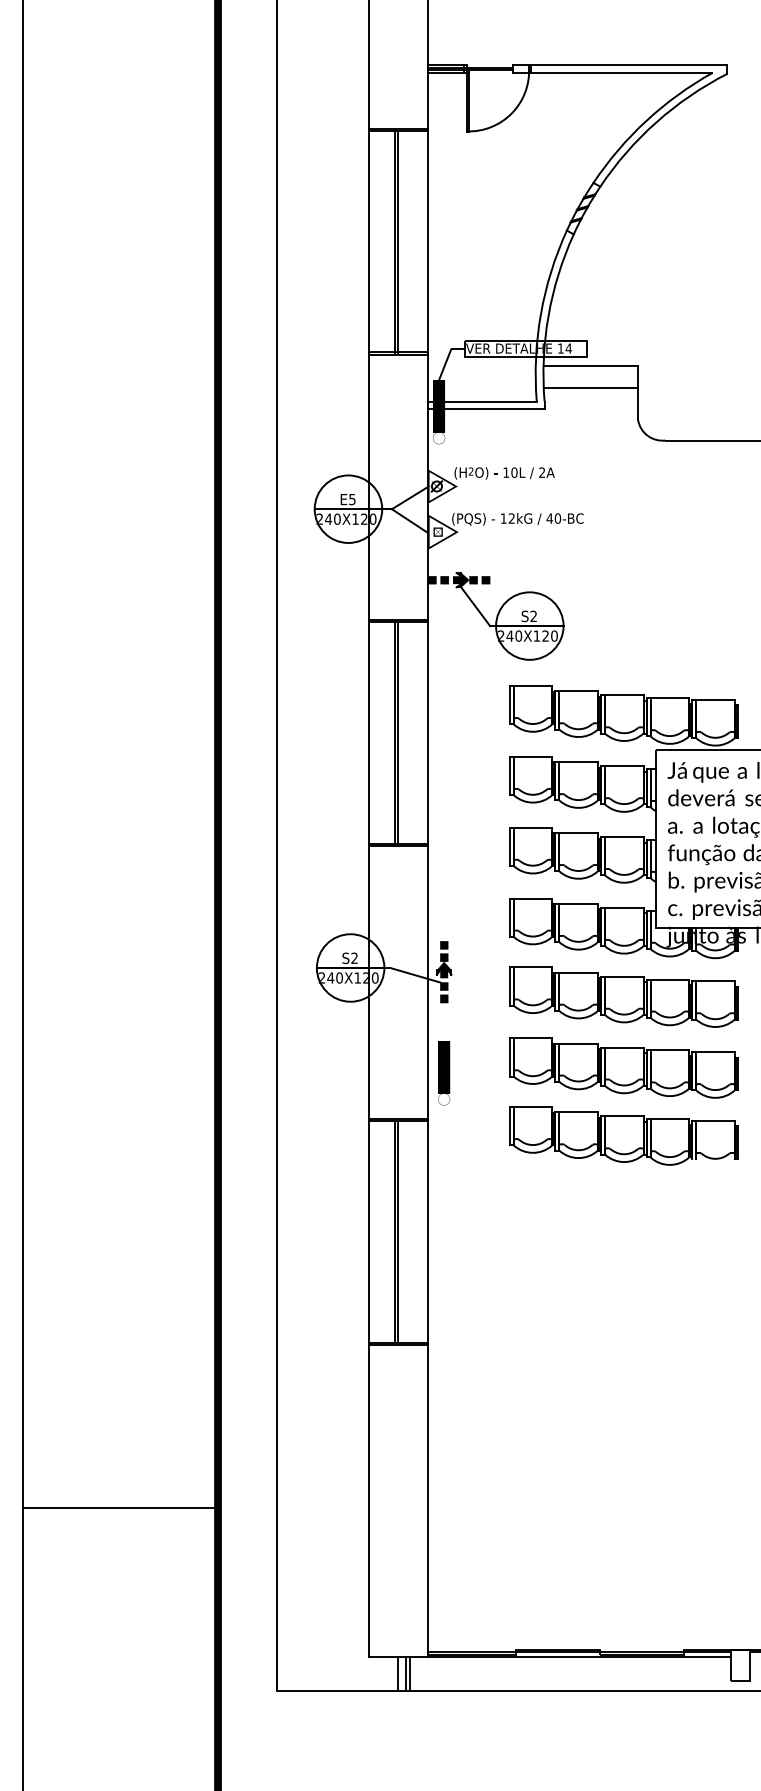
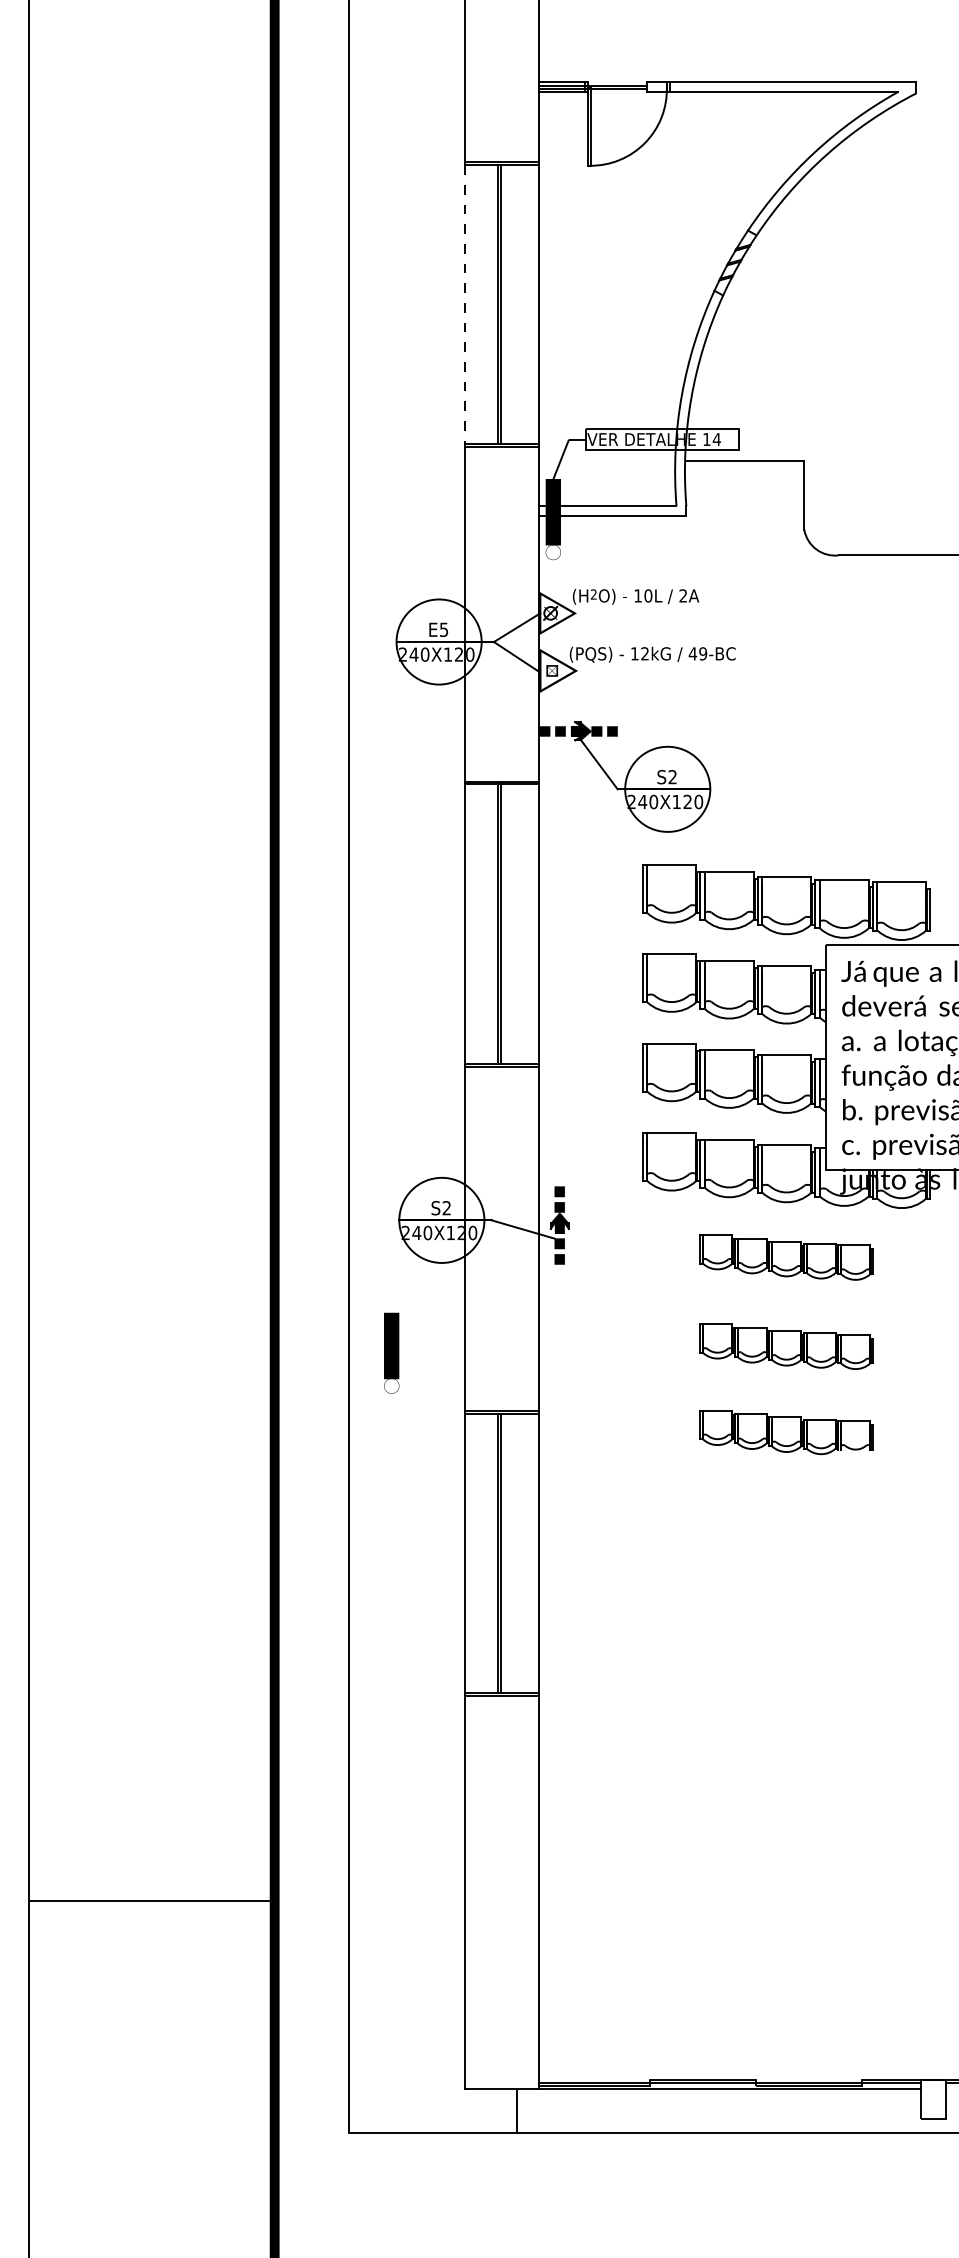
line: (369, 241) -> (465, 304), solid -> dashed
line: (591, 387) -> (745, 488), removed
text: (558, 518) -> (703, 653), 40-BC -> 49-BC
part: (624, 997) -> (786, 1257), size x0.6
part: (624, 1068) -> (786, 1346), size x0.6
part: (443, 1072) -> (391, 1352), moved
part: (624, 1136) -> (786, 1432), size x0.6
line: (398, 1674) -> (502, 2110), removed
line: (405, 1674) -> (511, 2110), removed

